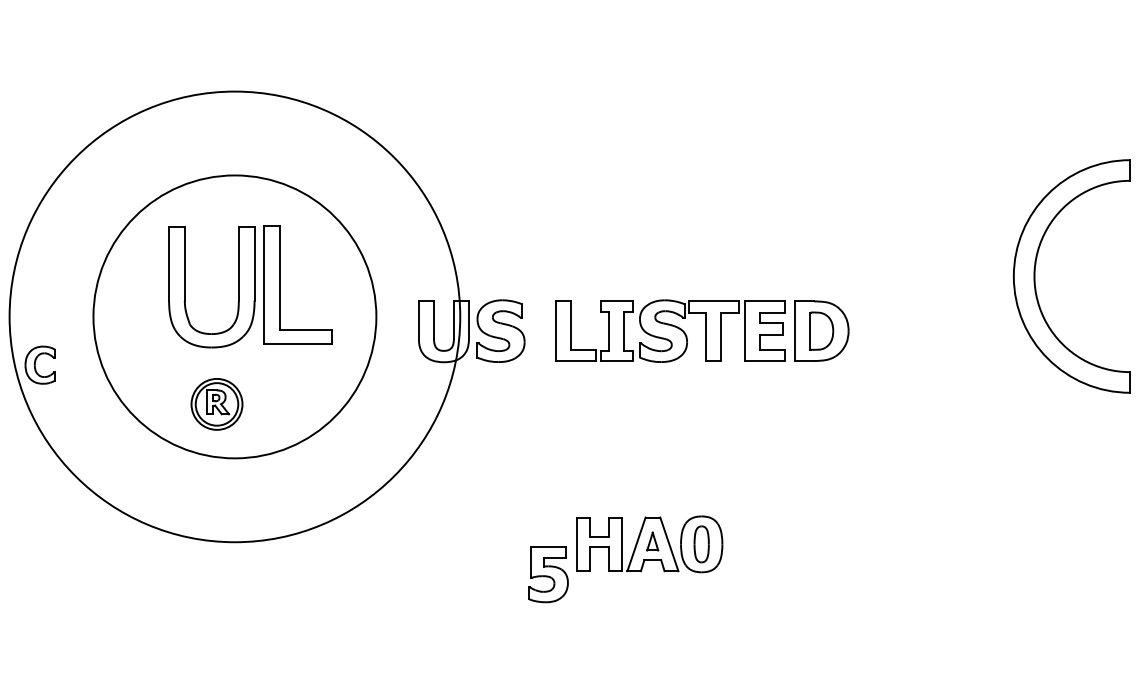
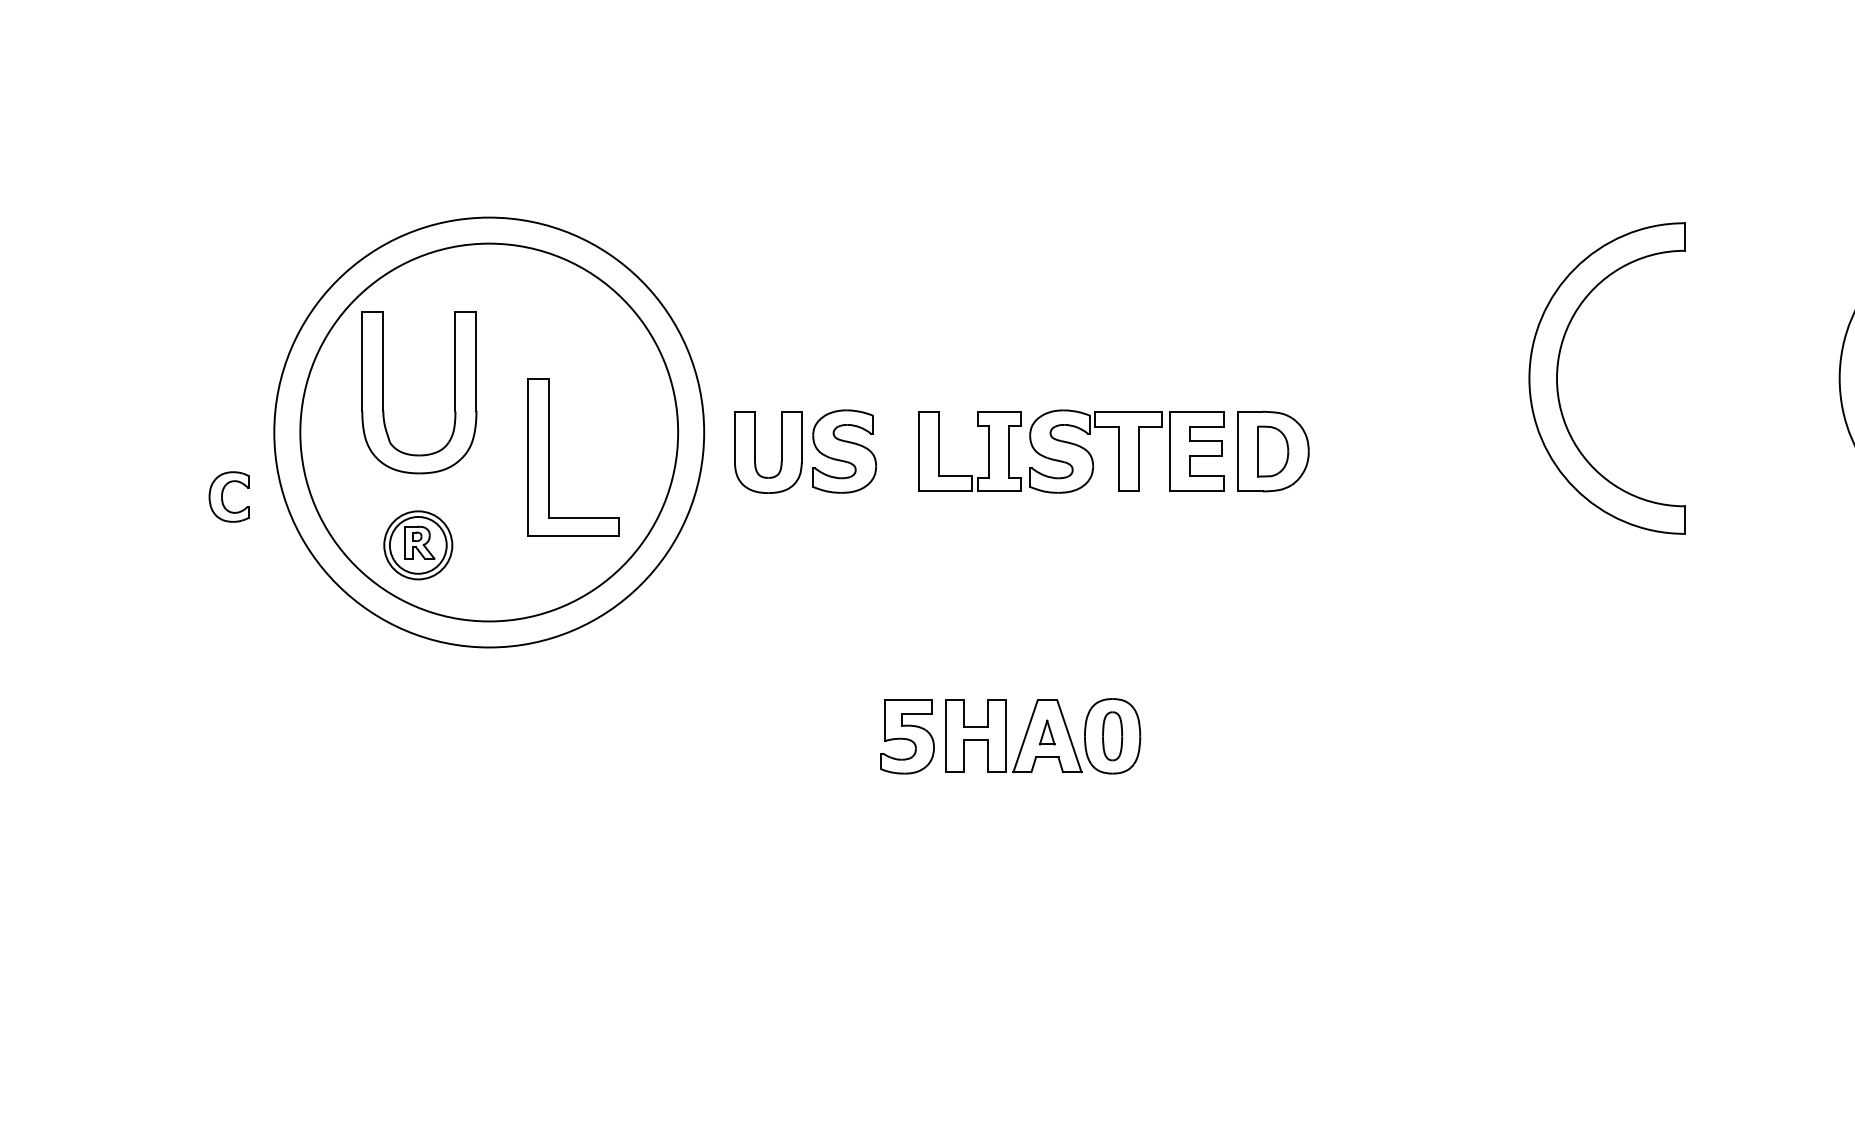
part: (280, 285) -> (549, 457), moved
part: (238, 286) -> (454, 392), moved
circle: (235, 316) -> (489, 432), size x0.71
part: (217, 404) -> (418, 545), moved
part: (548, 574) -> (907, 736), moved

